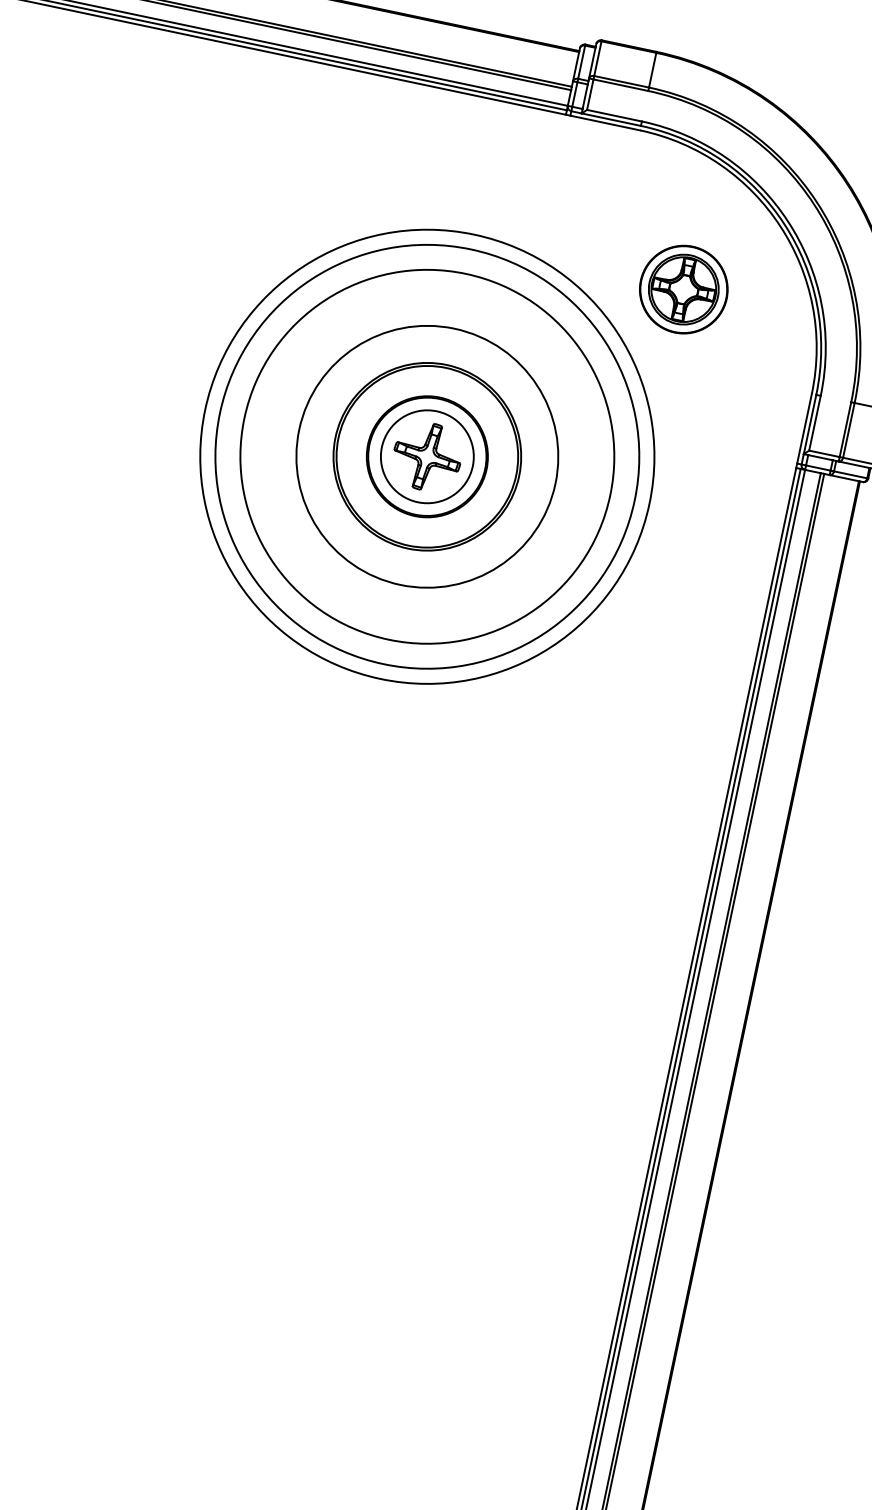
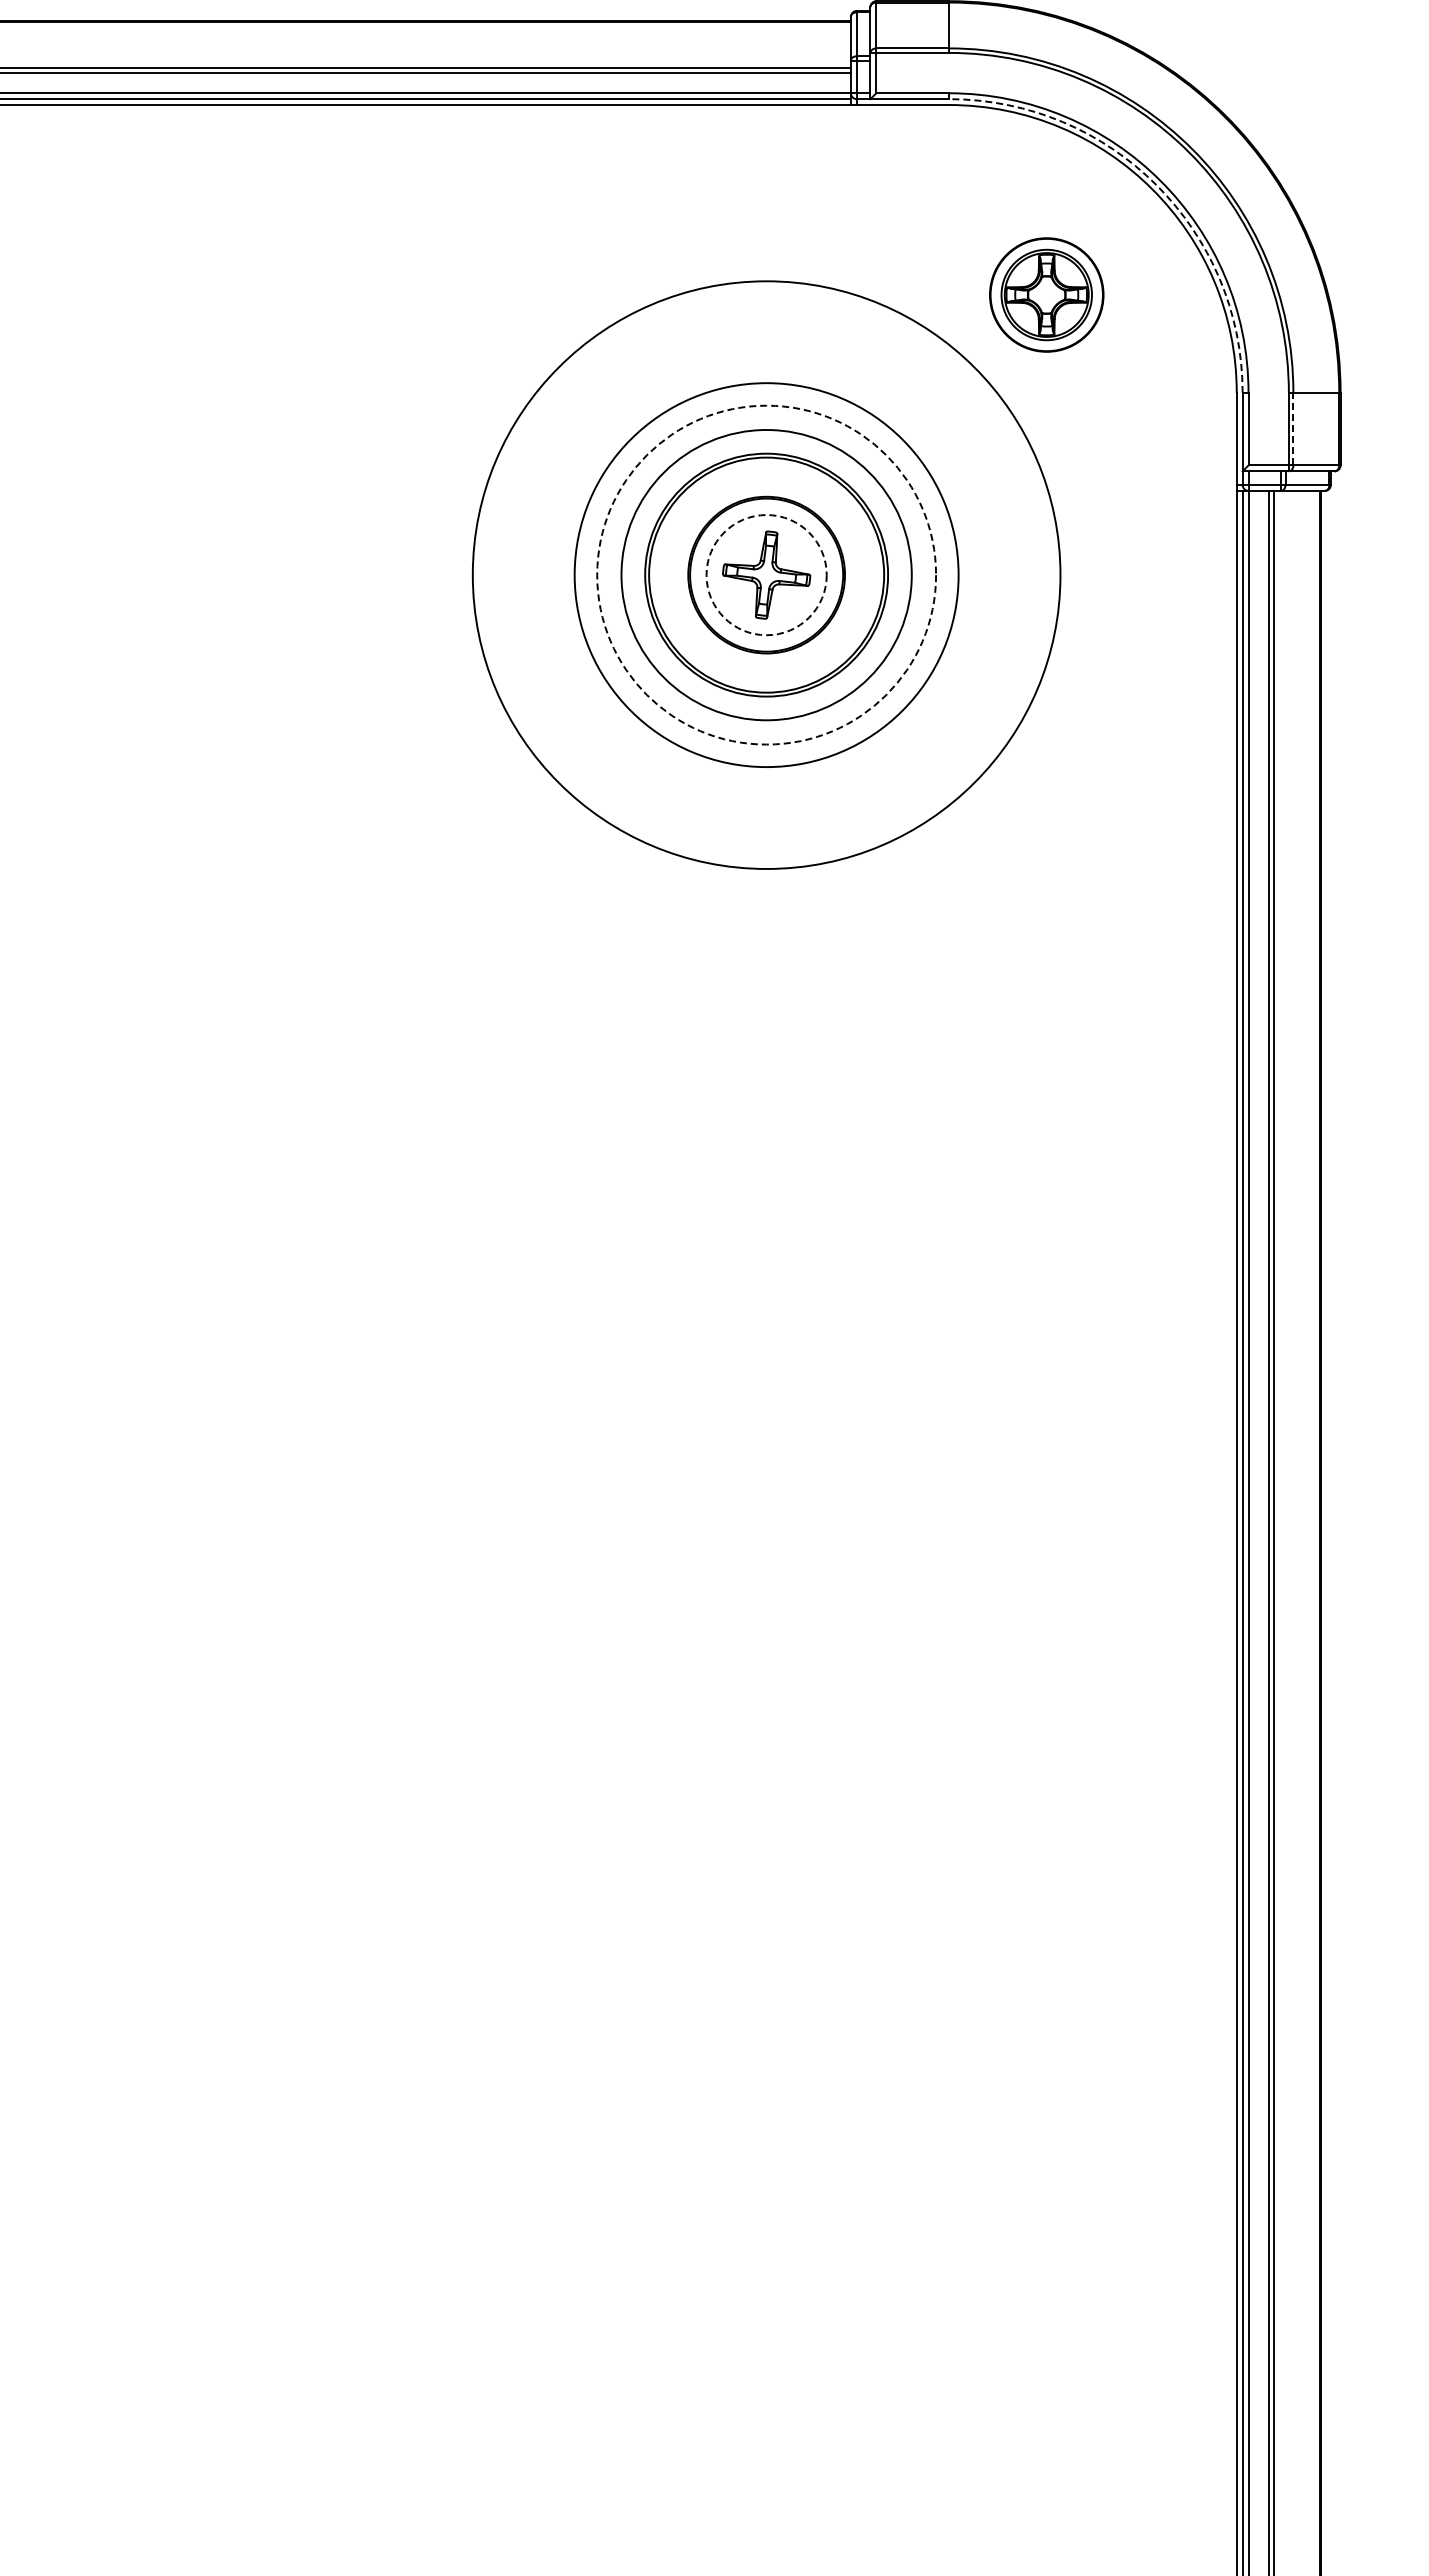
arc: (784, 224) -> (1156, 185), solid -> dashed
line: (849, 429) -> (1293, 428), solid -> dashed
circle: (427, 456) -> (766, 574), size x0.7
circle: (427, 456) -> (766, 574), solid -> dashed
circle: (427, 457) -> (766, 575), size x0.6
circle: (427, 457) -> (766, 575), solid -> dashed

